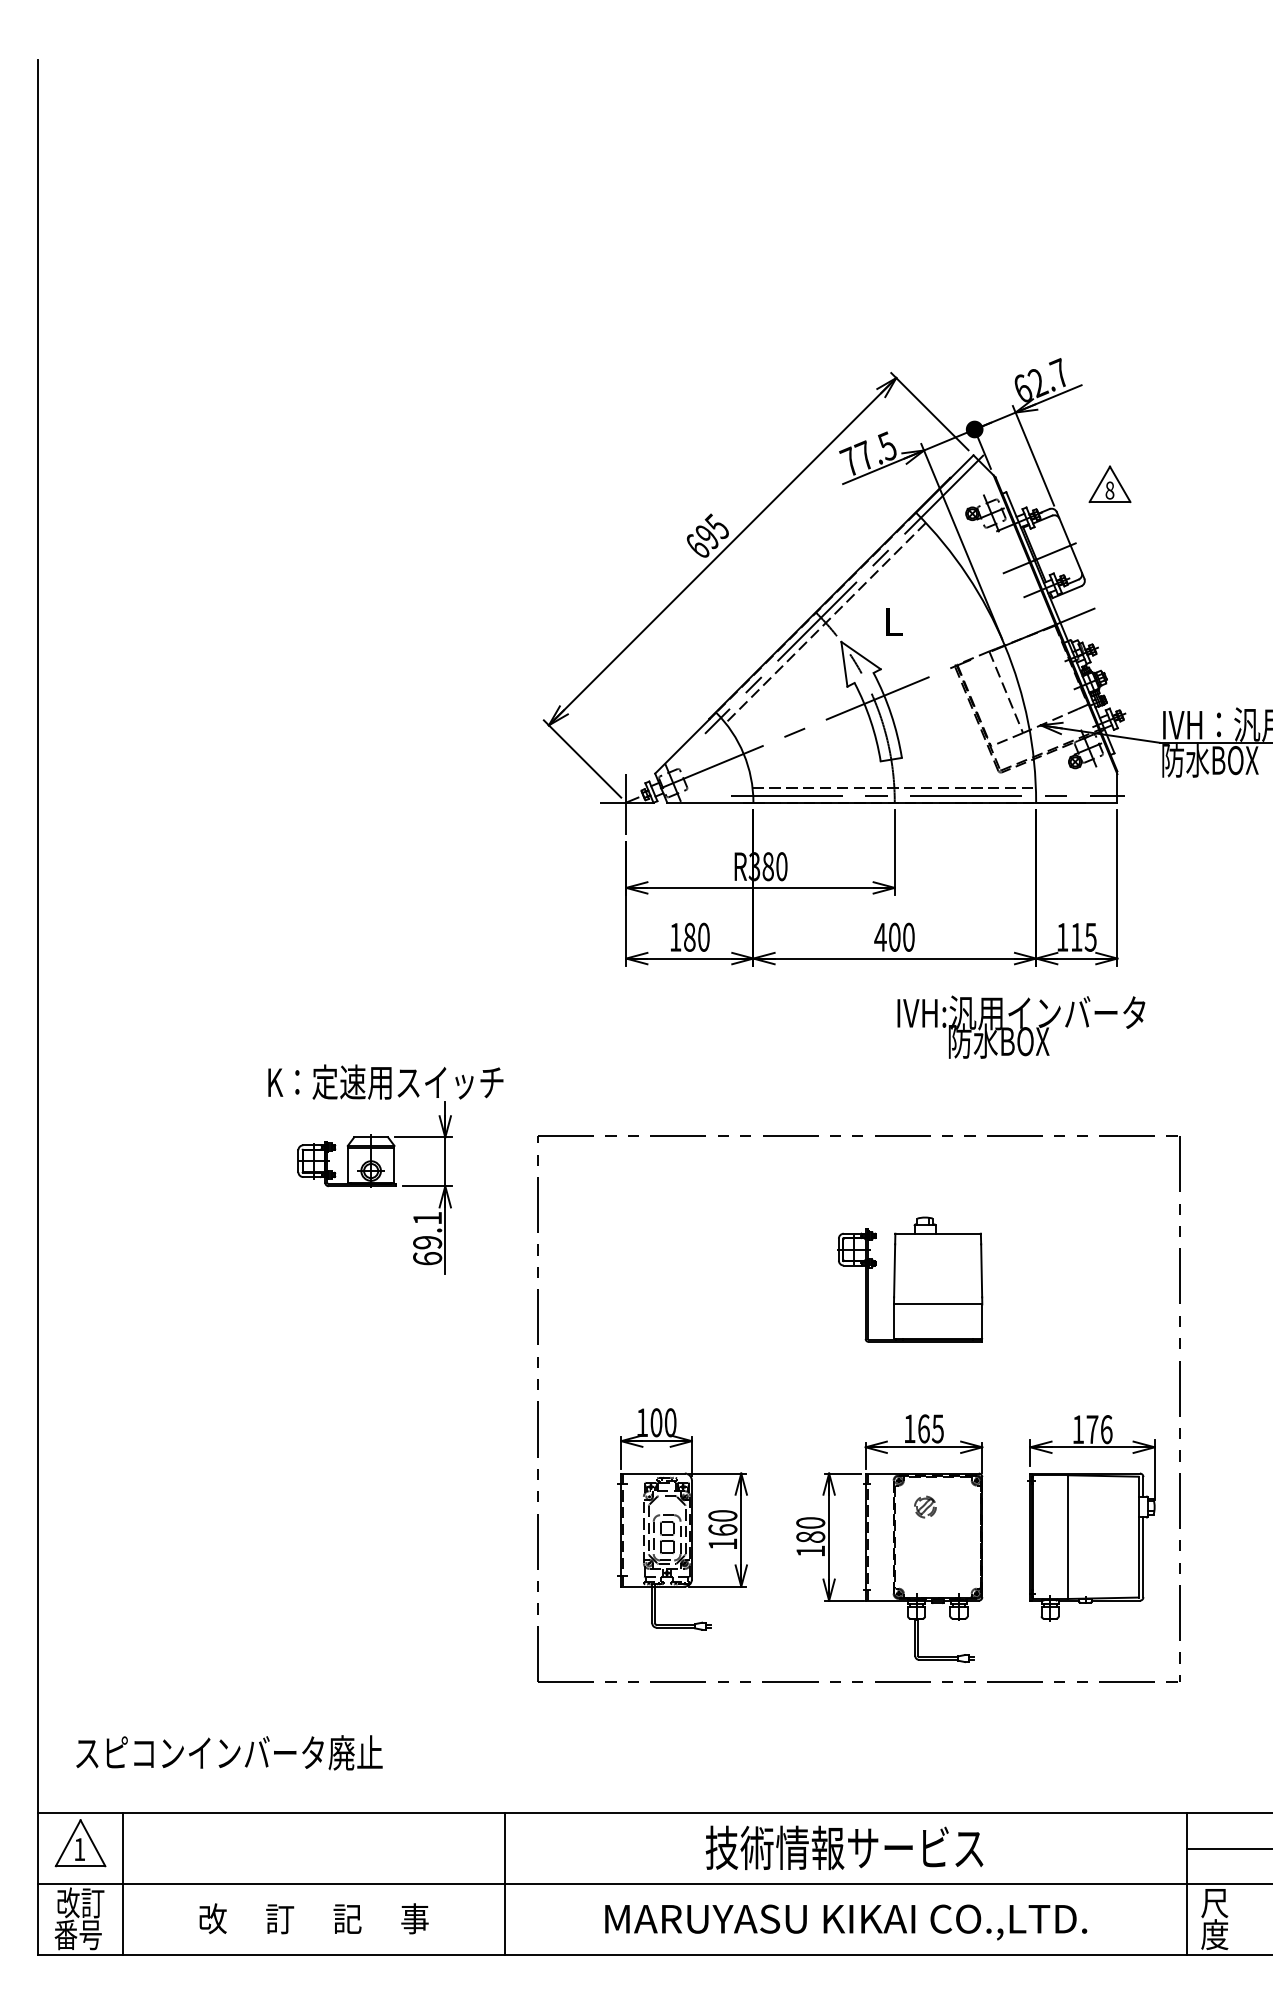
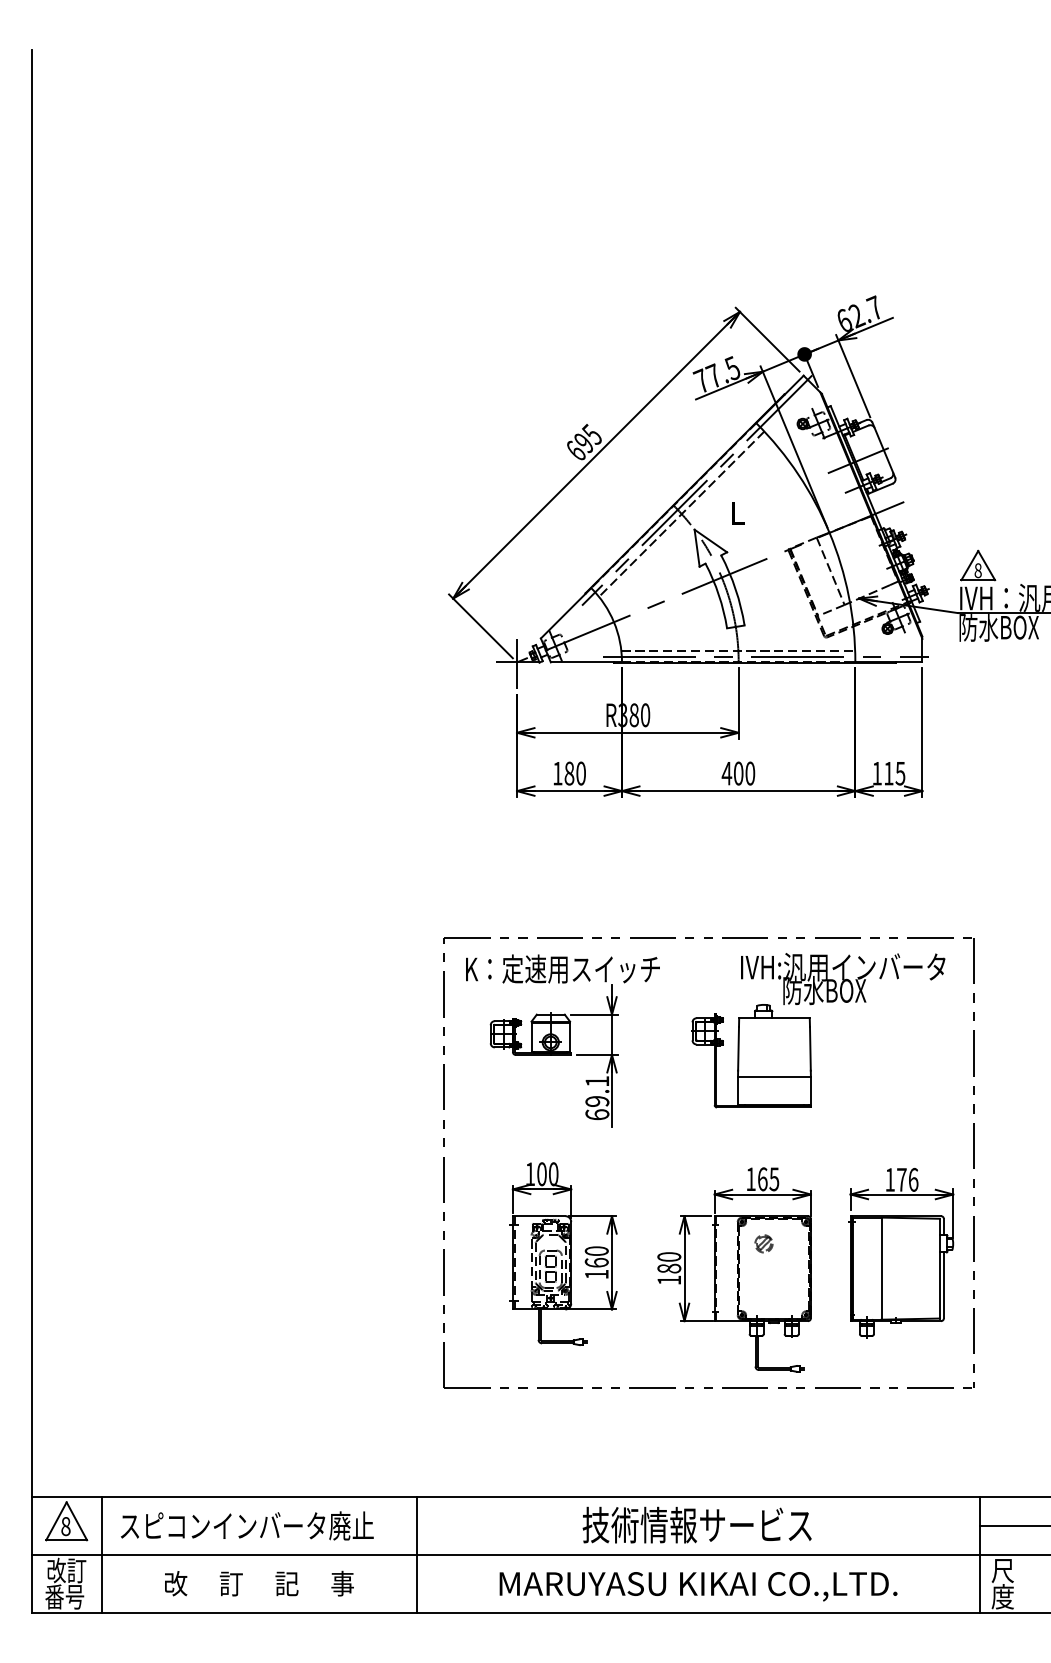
part: (1109, 483) -> (977, 564), moved
text: (1021, 1026) -> (843, 978), moved
part: (385, 1169) -> (562, 1041), moved
text: (229, 1752) -> (247, 1525), moved
text: (79, 1849) -> (65, 1526), 1 -> 8

